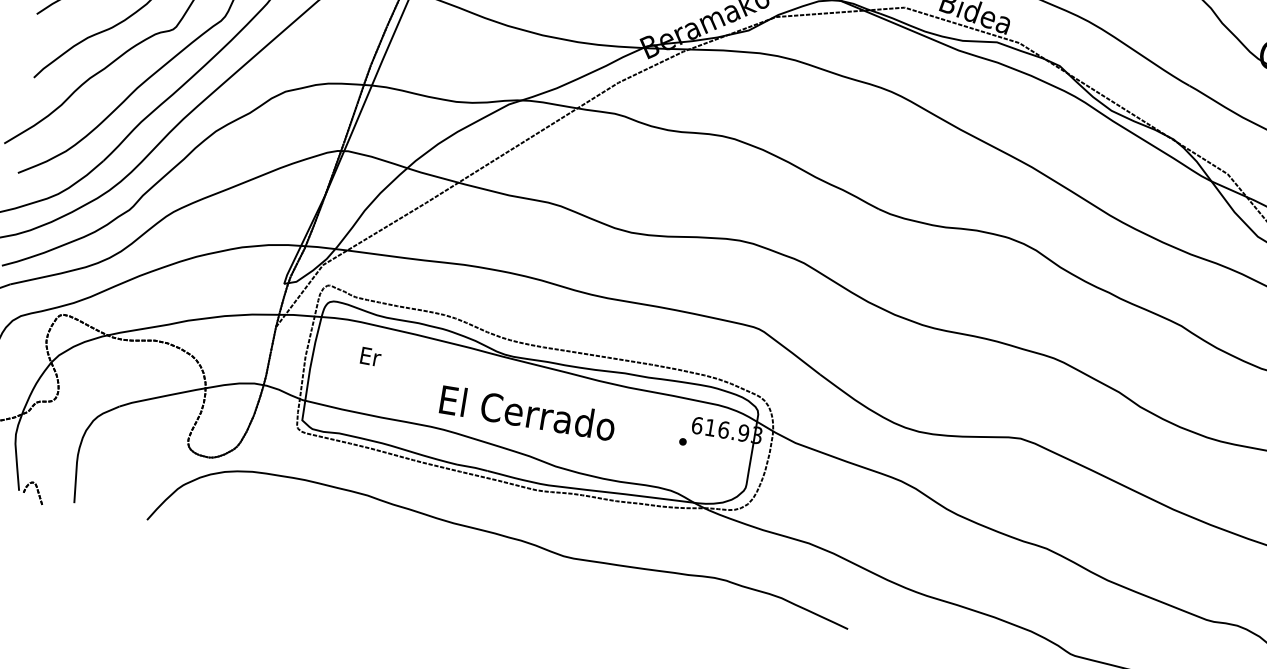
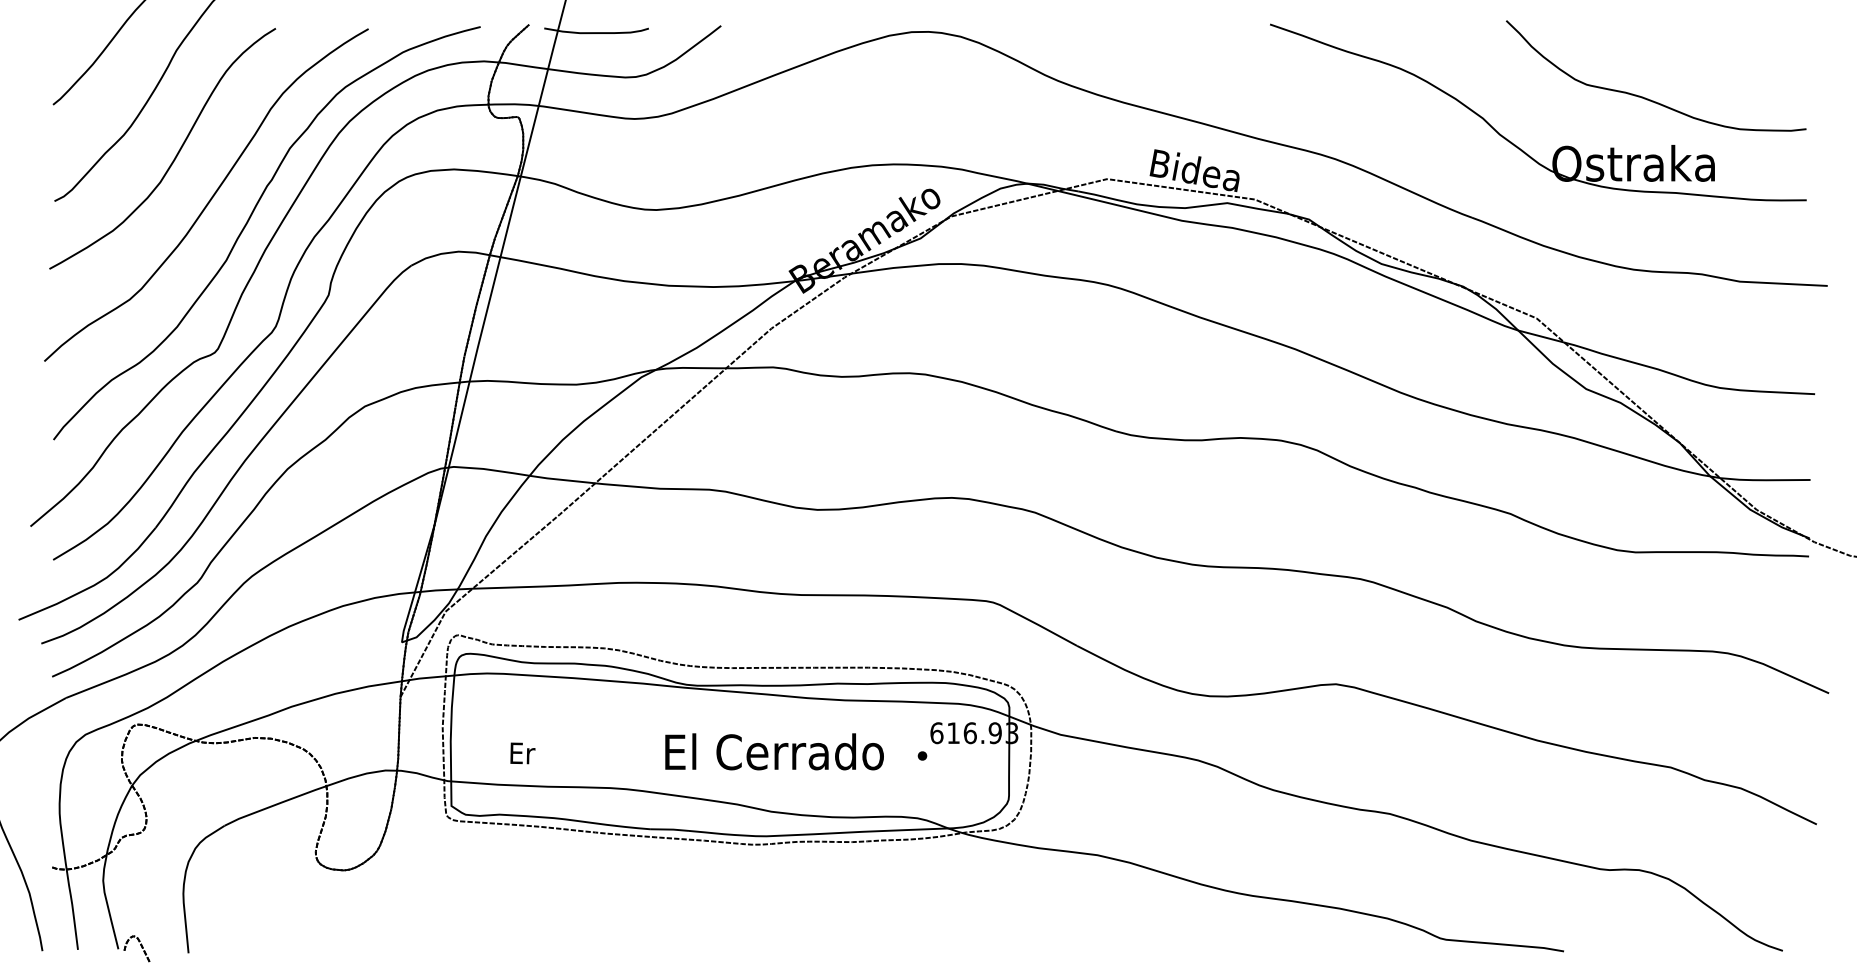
text: (370, 356) -> (522, 753), moved
text: (527, 412) -> (774, 751), moved
curve: (503, 536) -> (721, 908), removed

